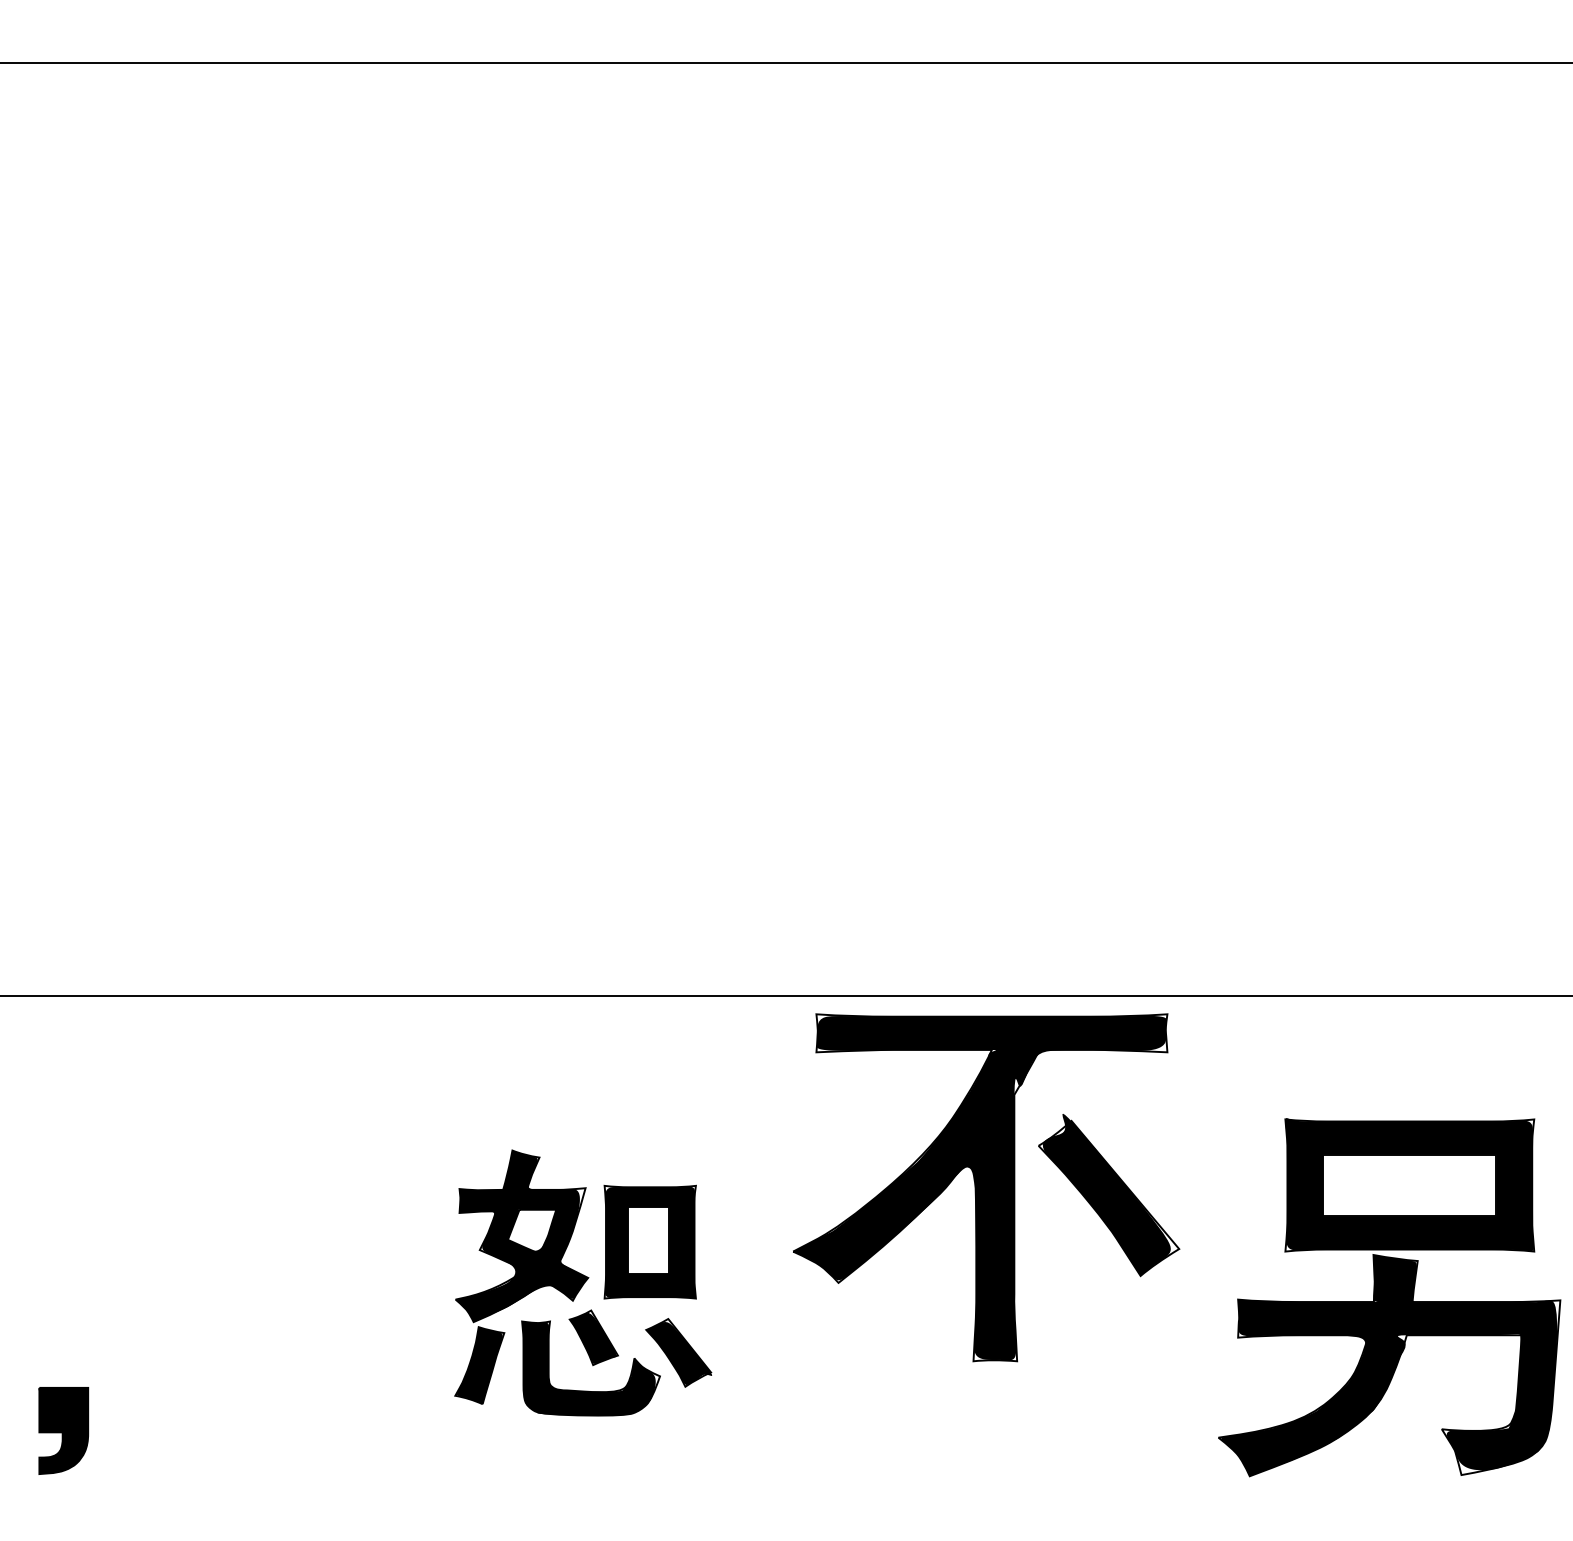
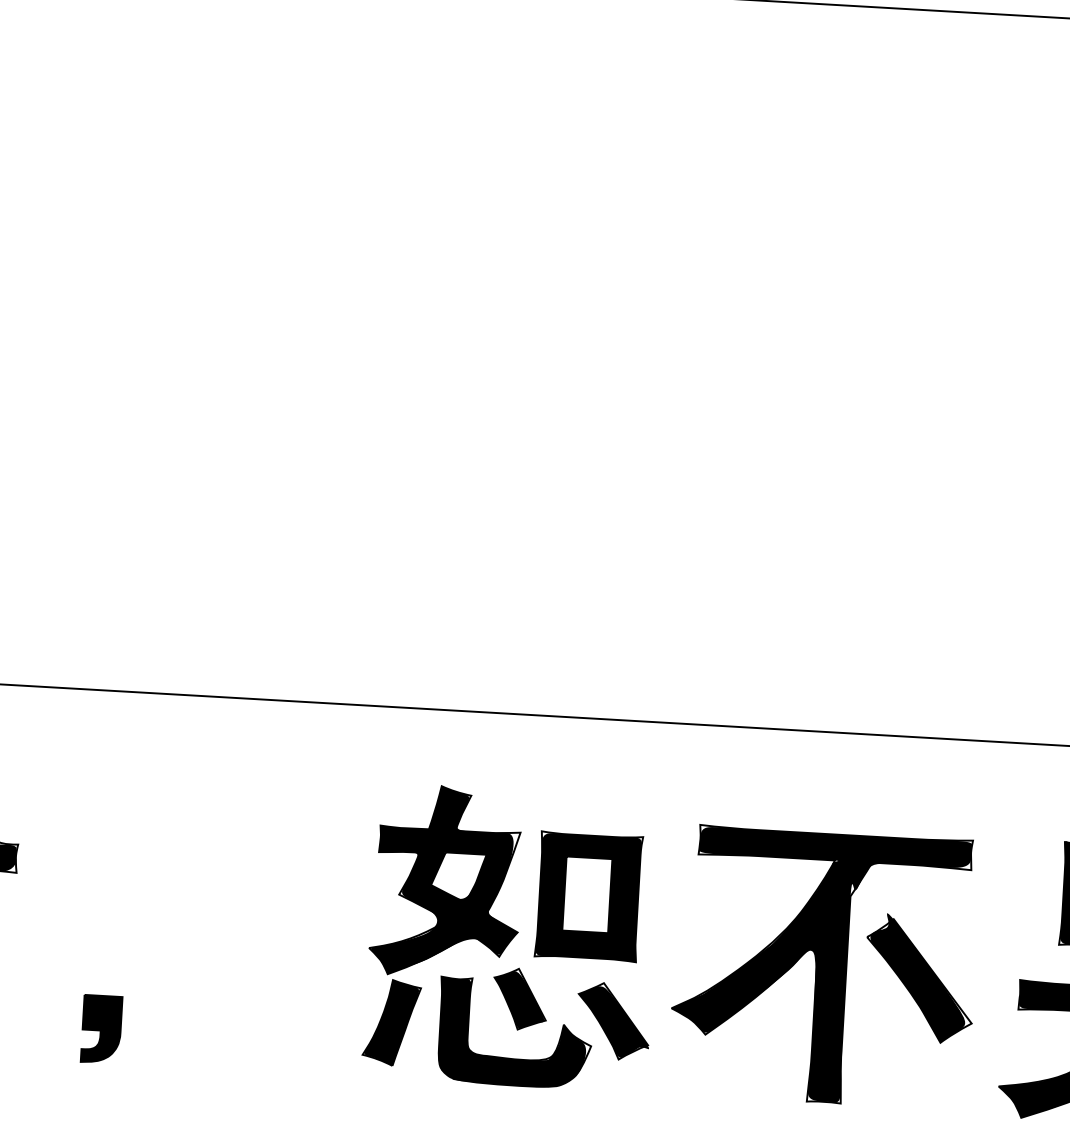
part: (986, 1187) -> (824, 967), moved
part: (583, 1282) -> (512, 937), size x1.43

